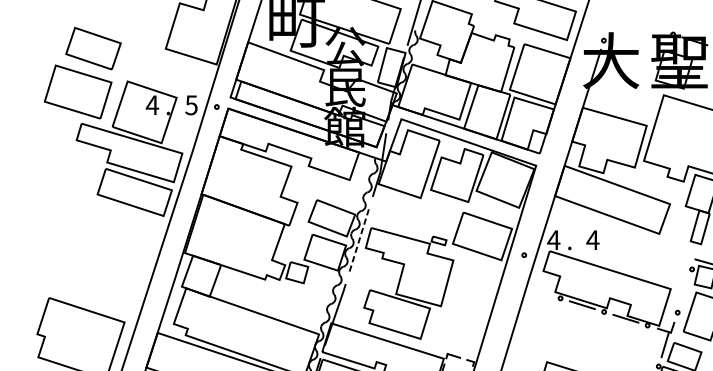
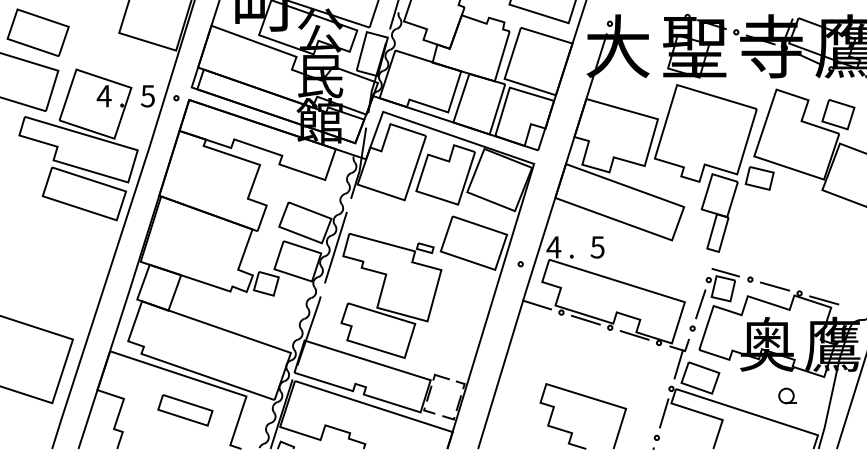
line: (359, 240) -> (336, 247), dashed -> solid
text: (592, 240) -> (597, 247), 4 -> 5
line: (539, 291) -> (537, 304), added
line: (684, 291) -> (700, 304), added

